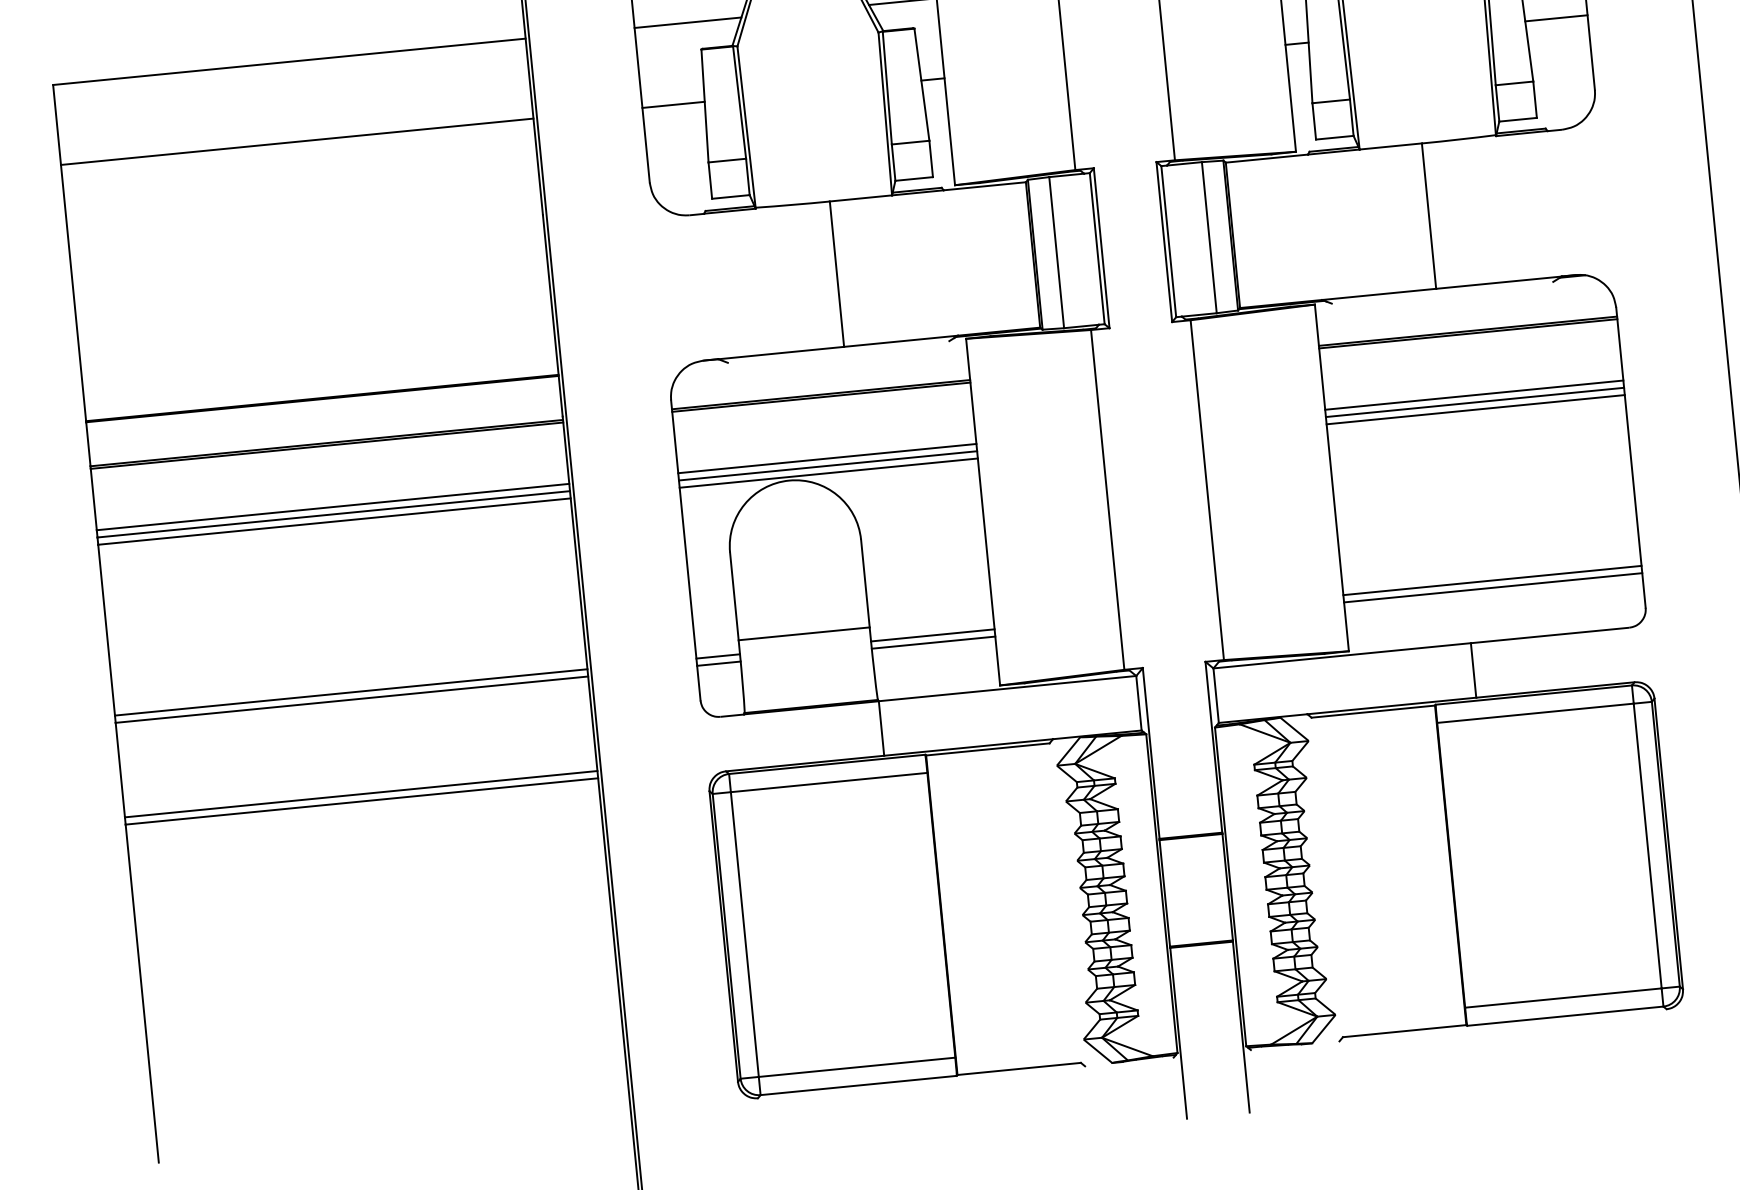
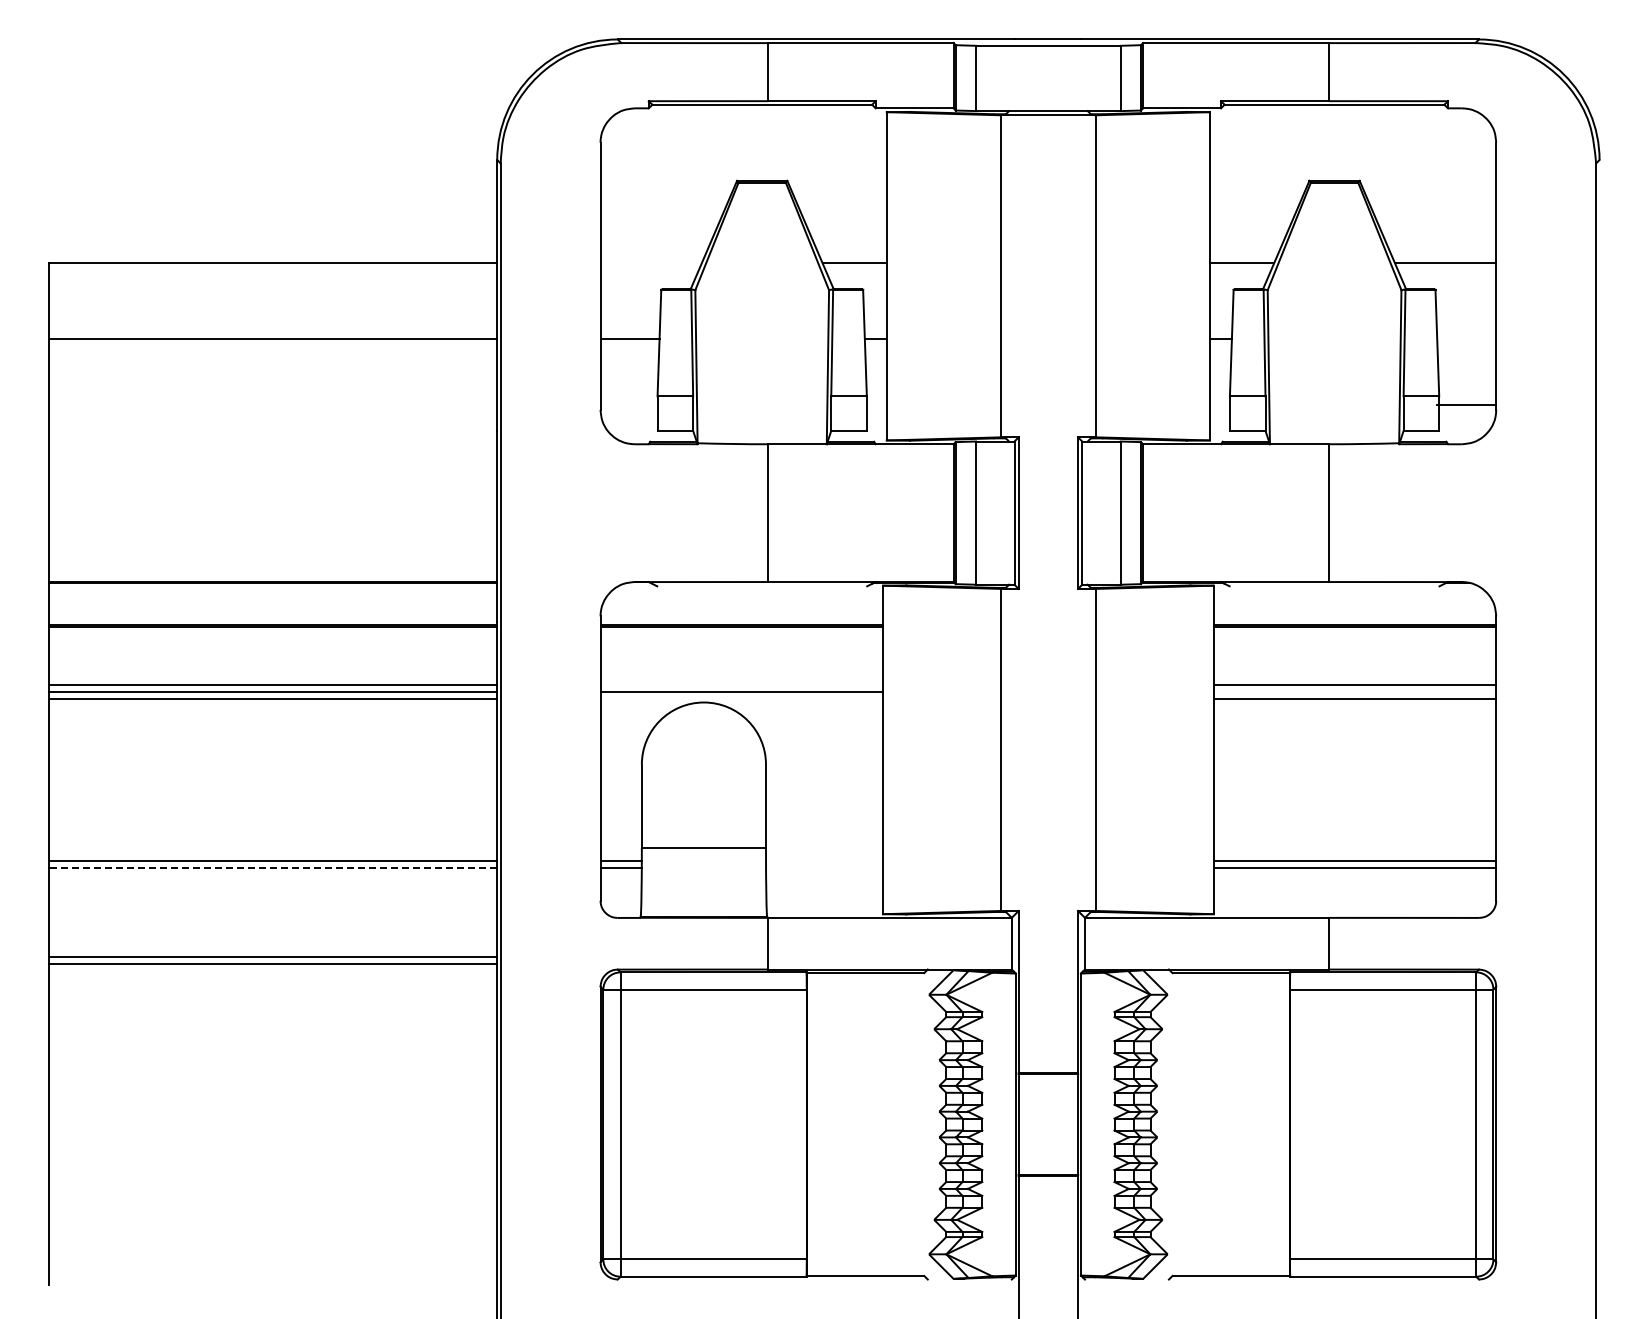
line: (1556, 18) -> (1466, 405), moved
line: (687, 22) -> (650, 263), removed
line: (1474, 402) -> (1354, 692), removed
line: (827, 458) -> (741, 685), removed
line: (828, 473) -> (741, 699), removed
line: (932, 635) -> (824, 861), removed
line: (933, 642) -> (824, 867), removed
line: (352, 699) -> (273, 867), solid -> dashed

